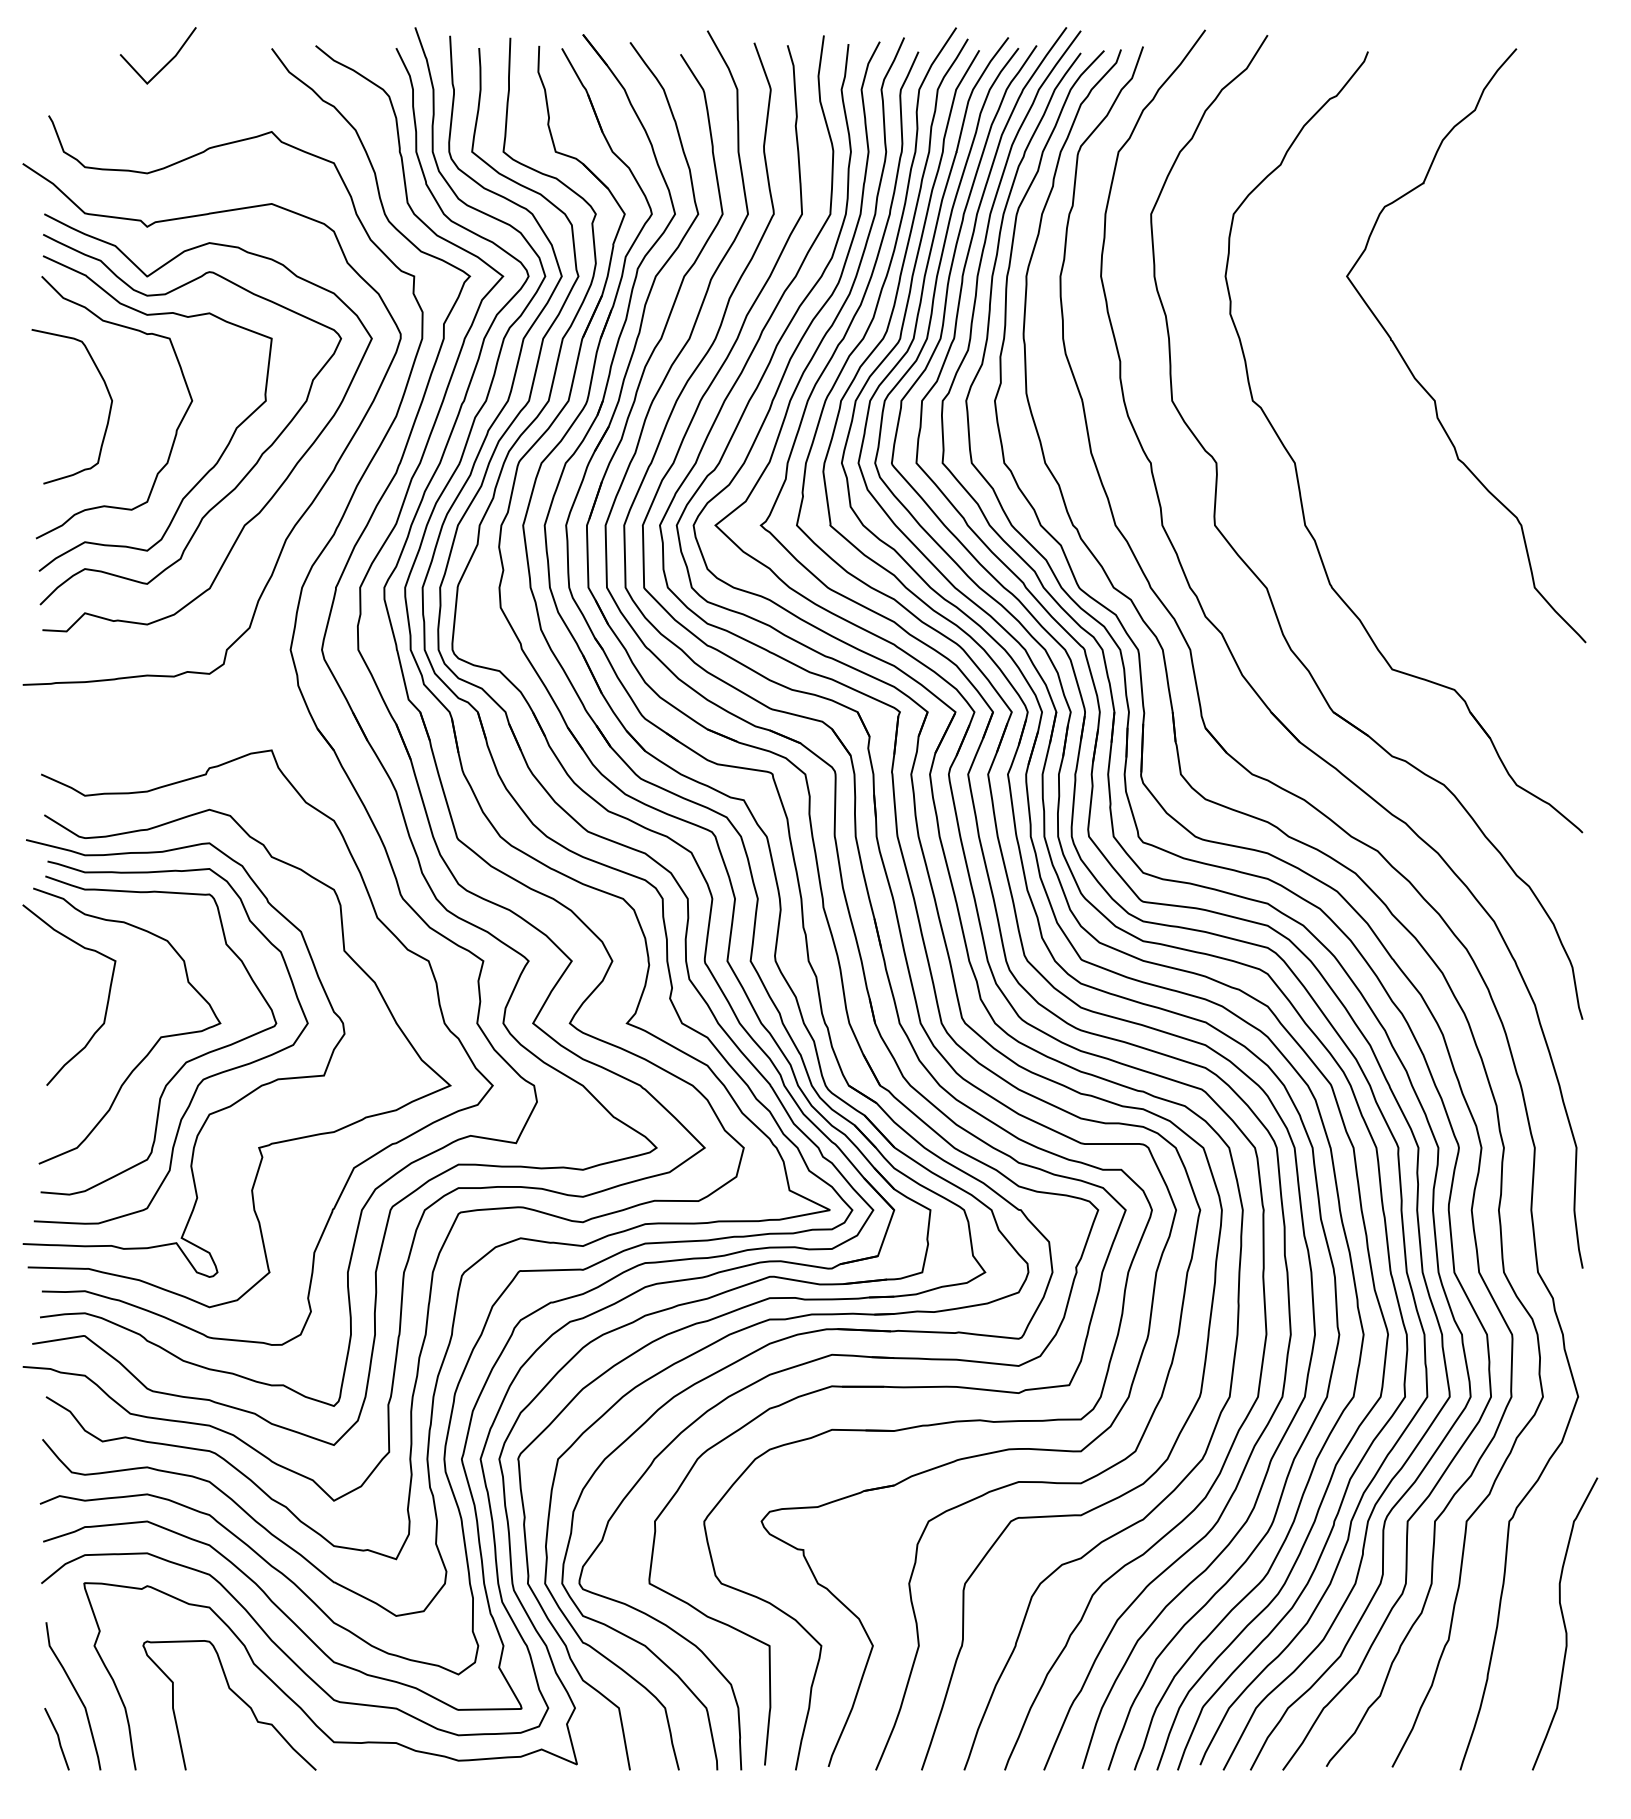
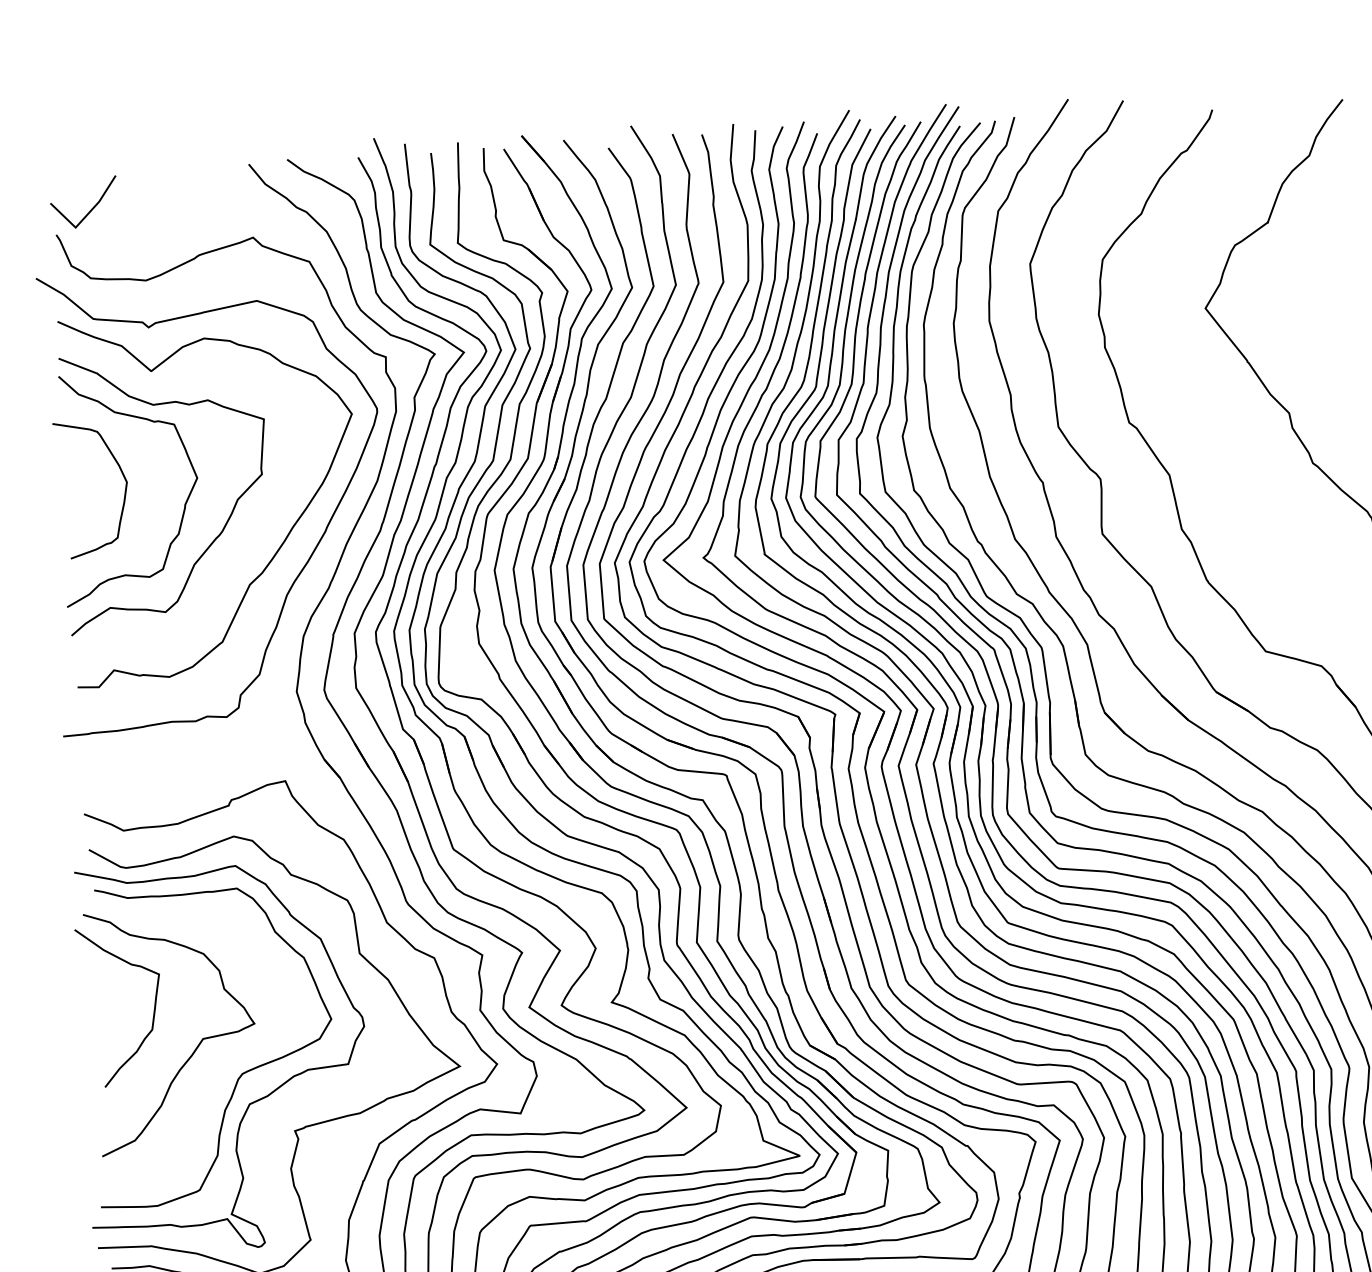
line: (166, 63) -> (91, 208), moved
curve: (251, 467) -> (252, 533), removed
curve: (185, 1061) -> (225, 1058), removed

